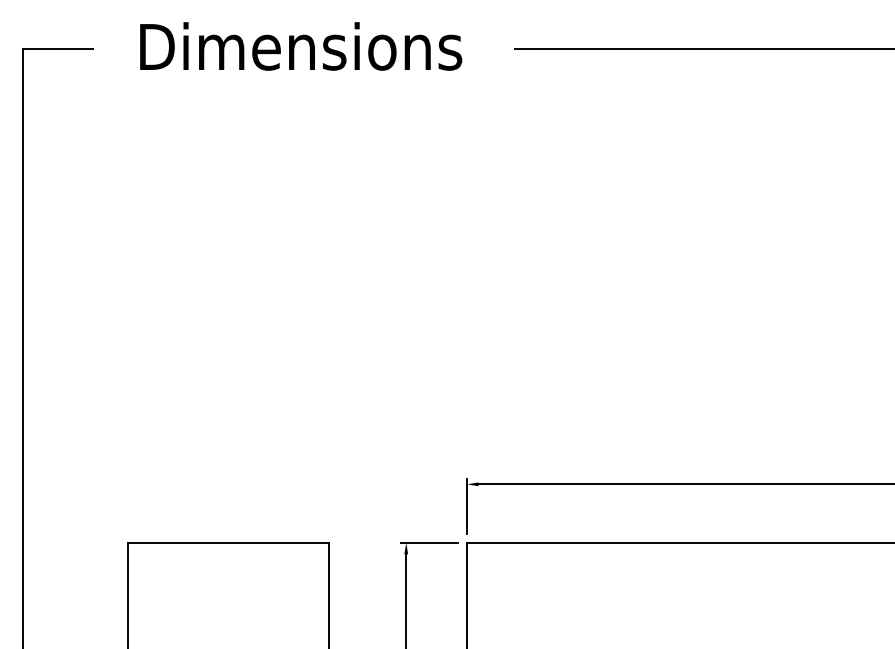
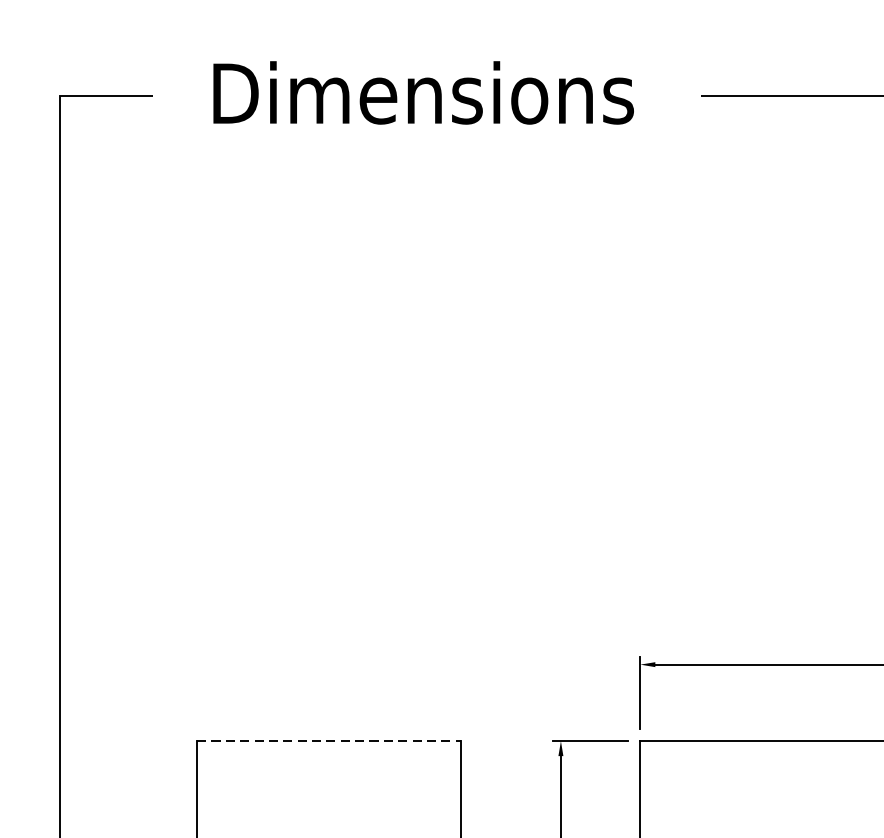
line: (228, 542) -> (328, 740), solid -> dashed

